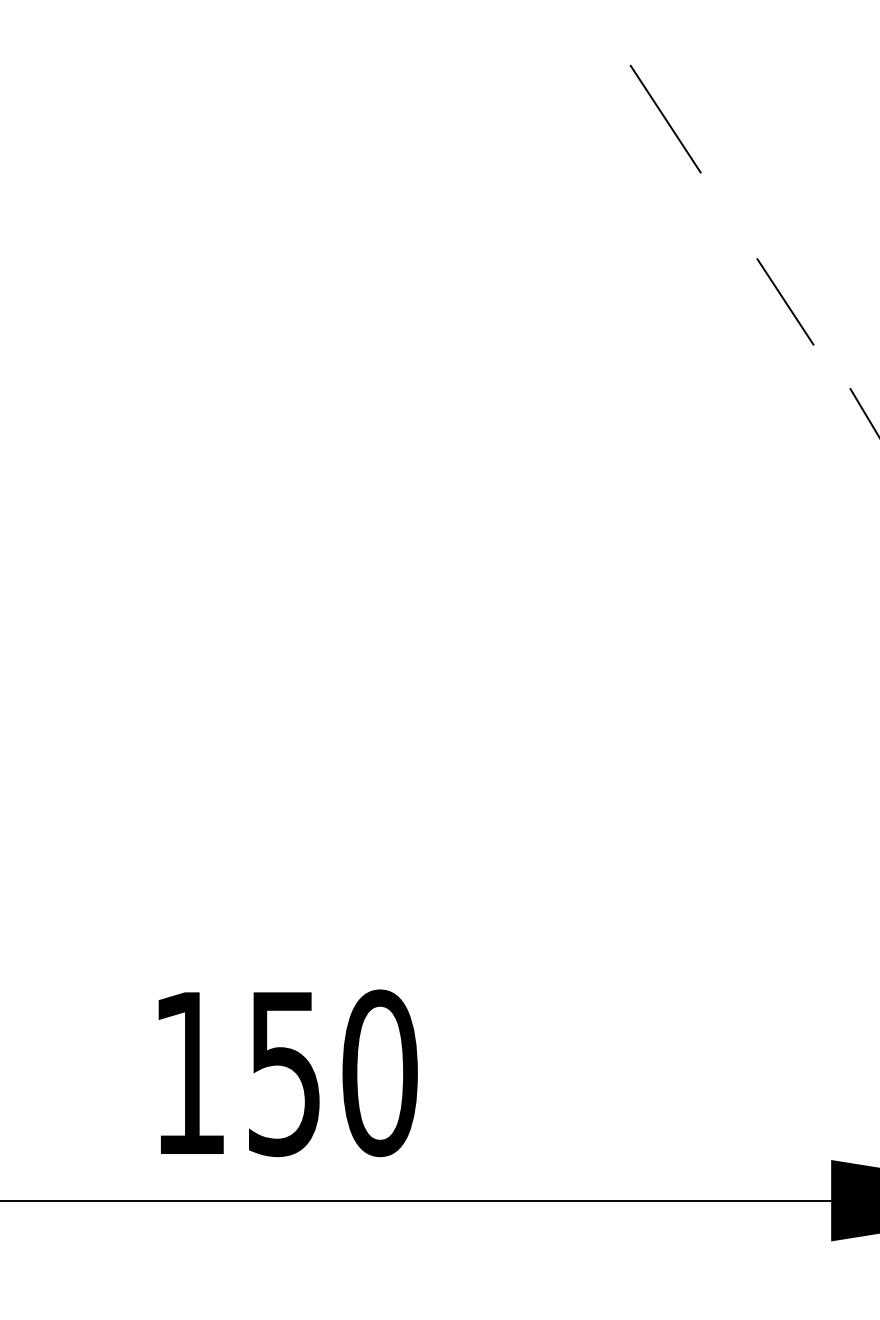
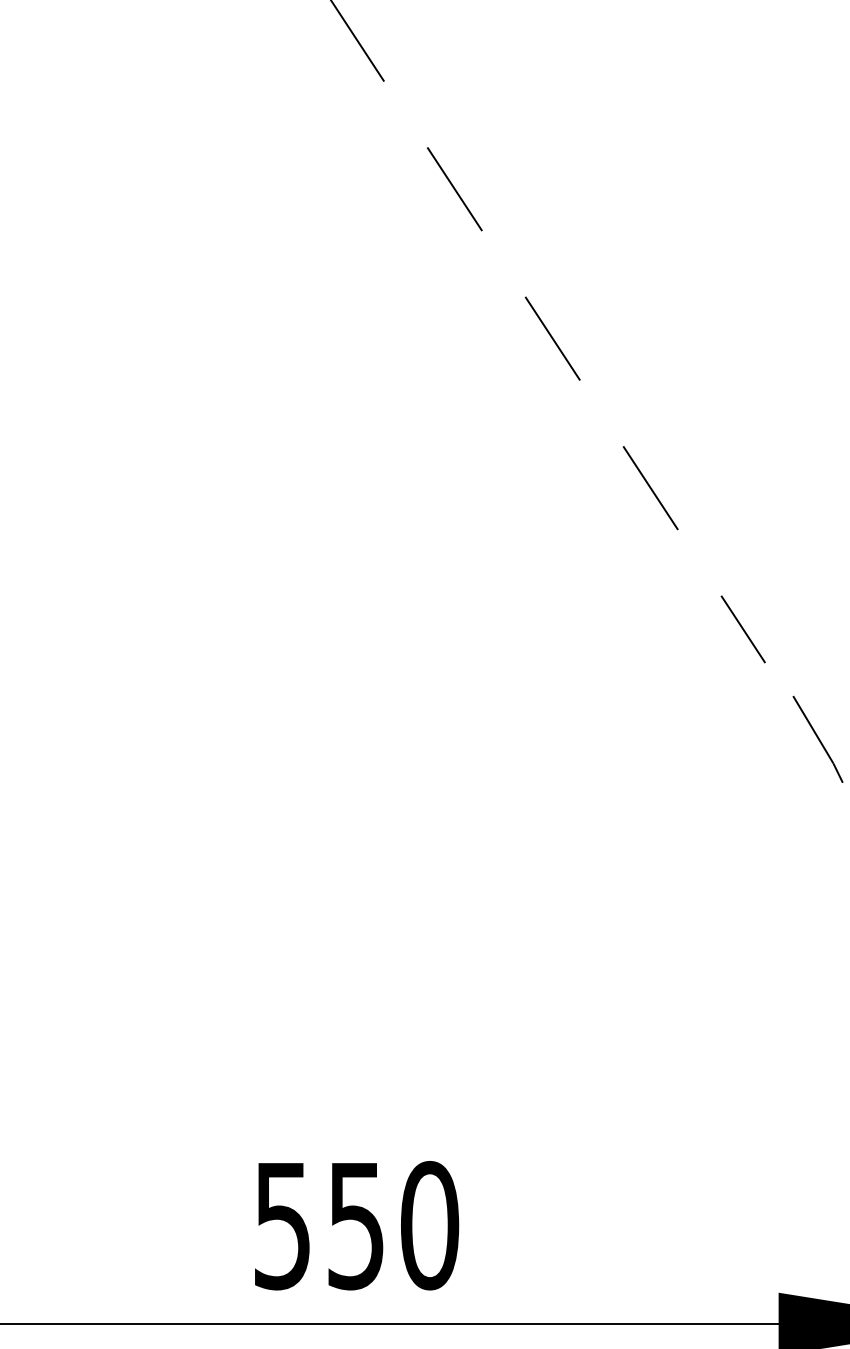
text: (189, 1074) -> (282, 1226), 150 -> 550

